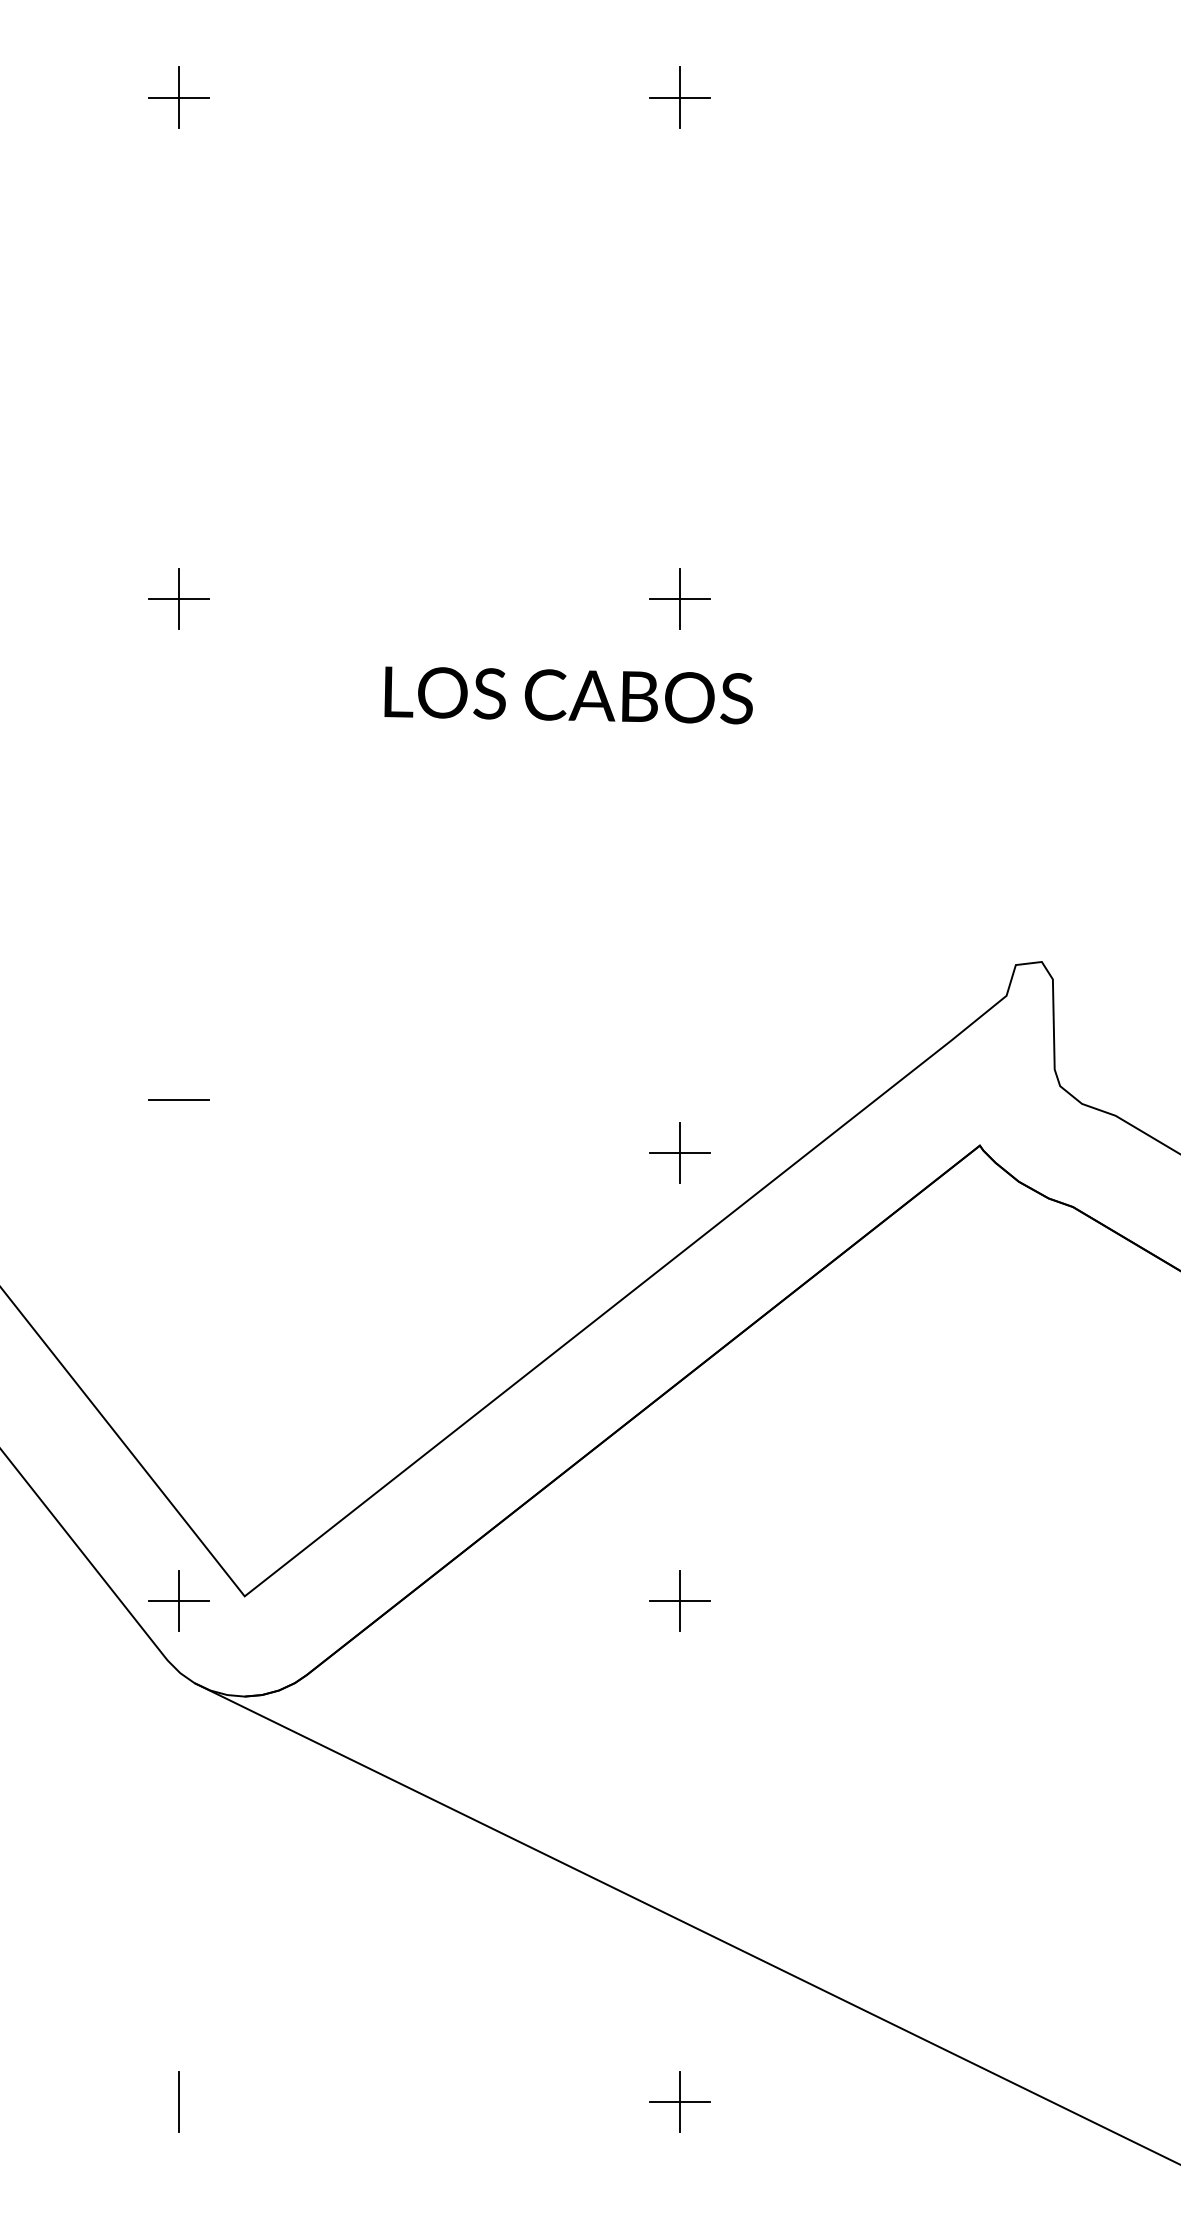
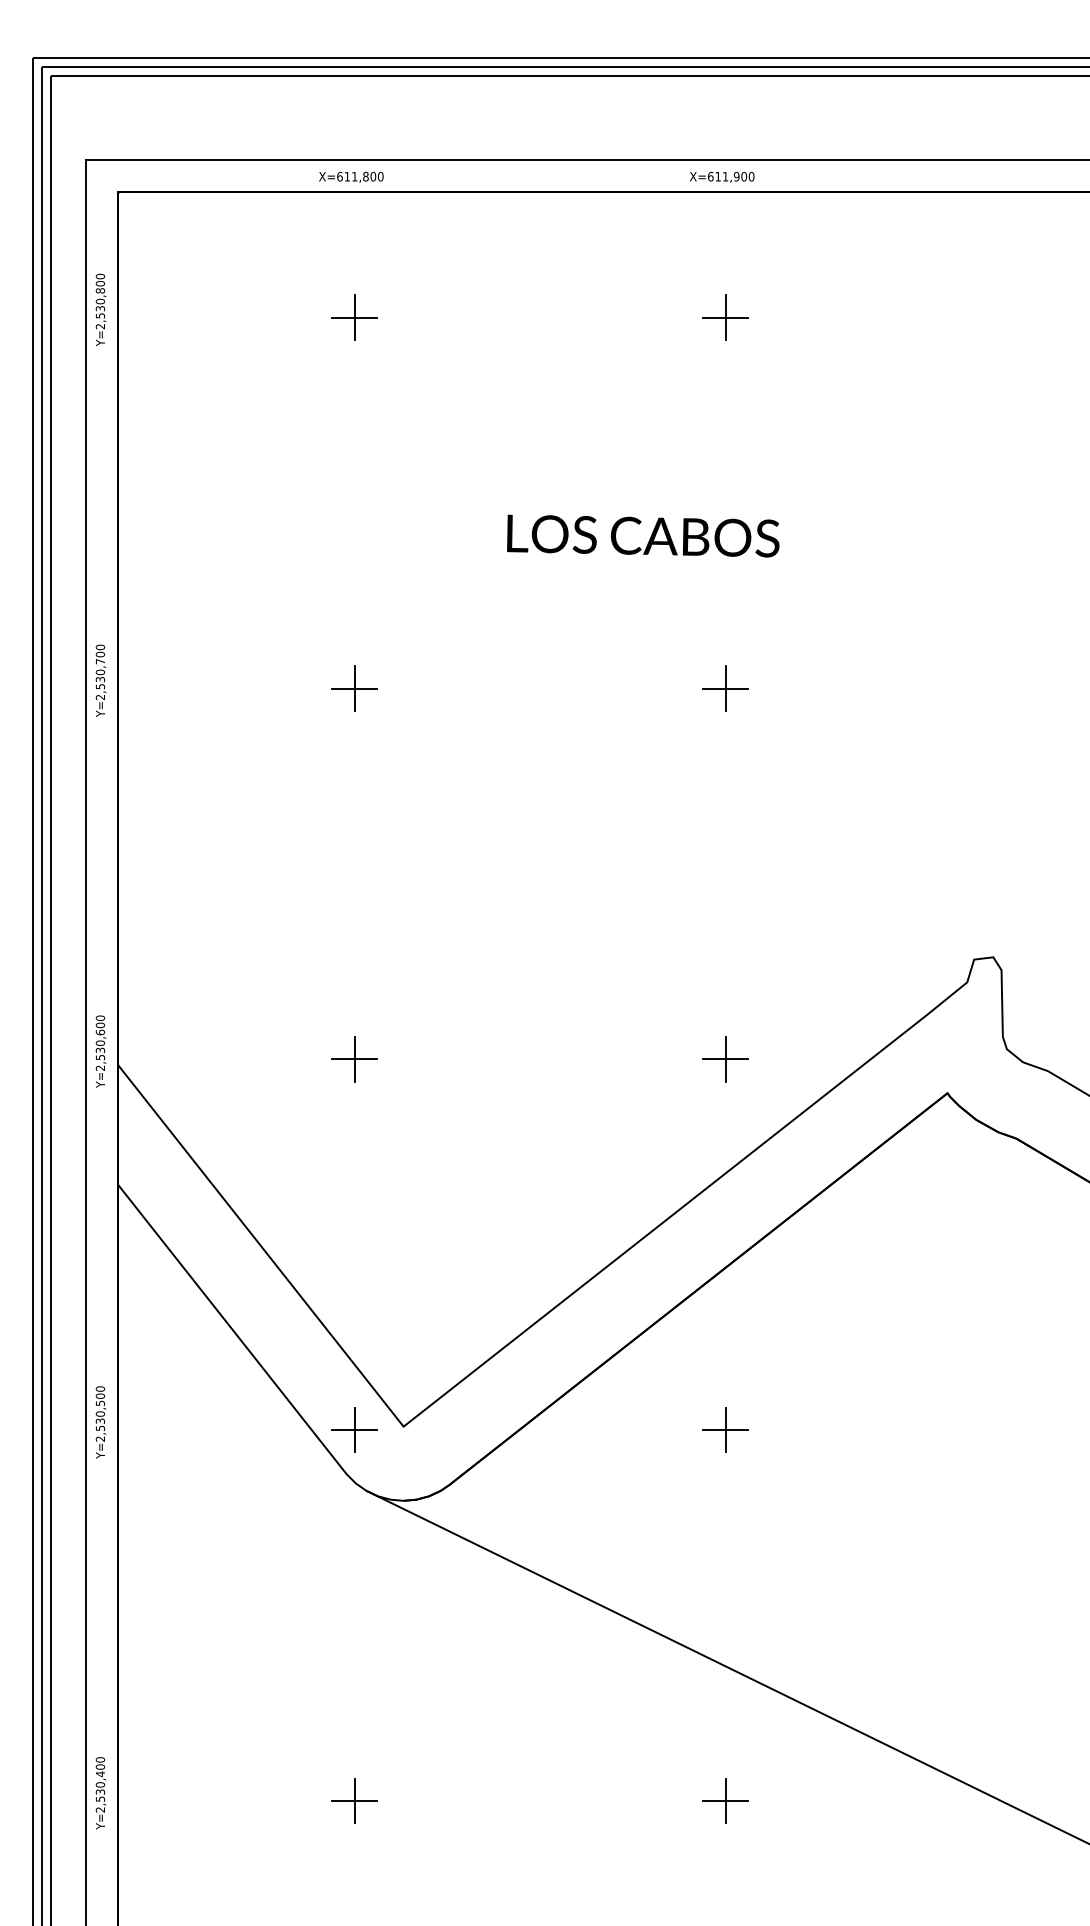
text: (568, 694) -> (643, 535), moved
line: (178, 1100) -> (354, 1059), added
part: (679, 1152) -> (725, 1059), moved
line: (178, 2102) -> (354, 1801), added

